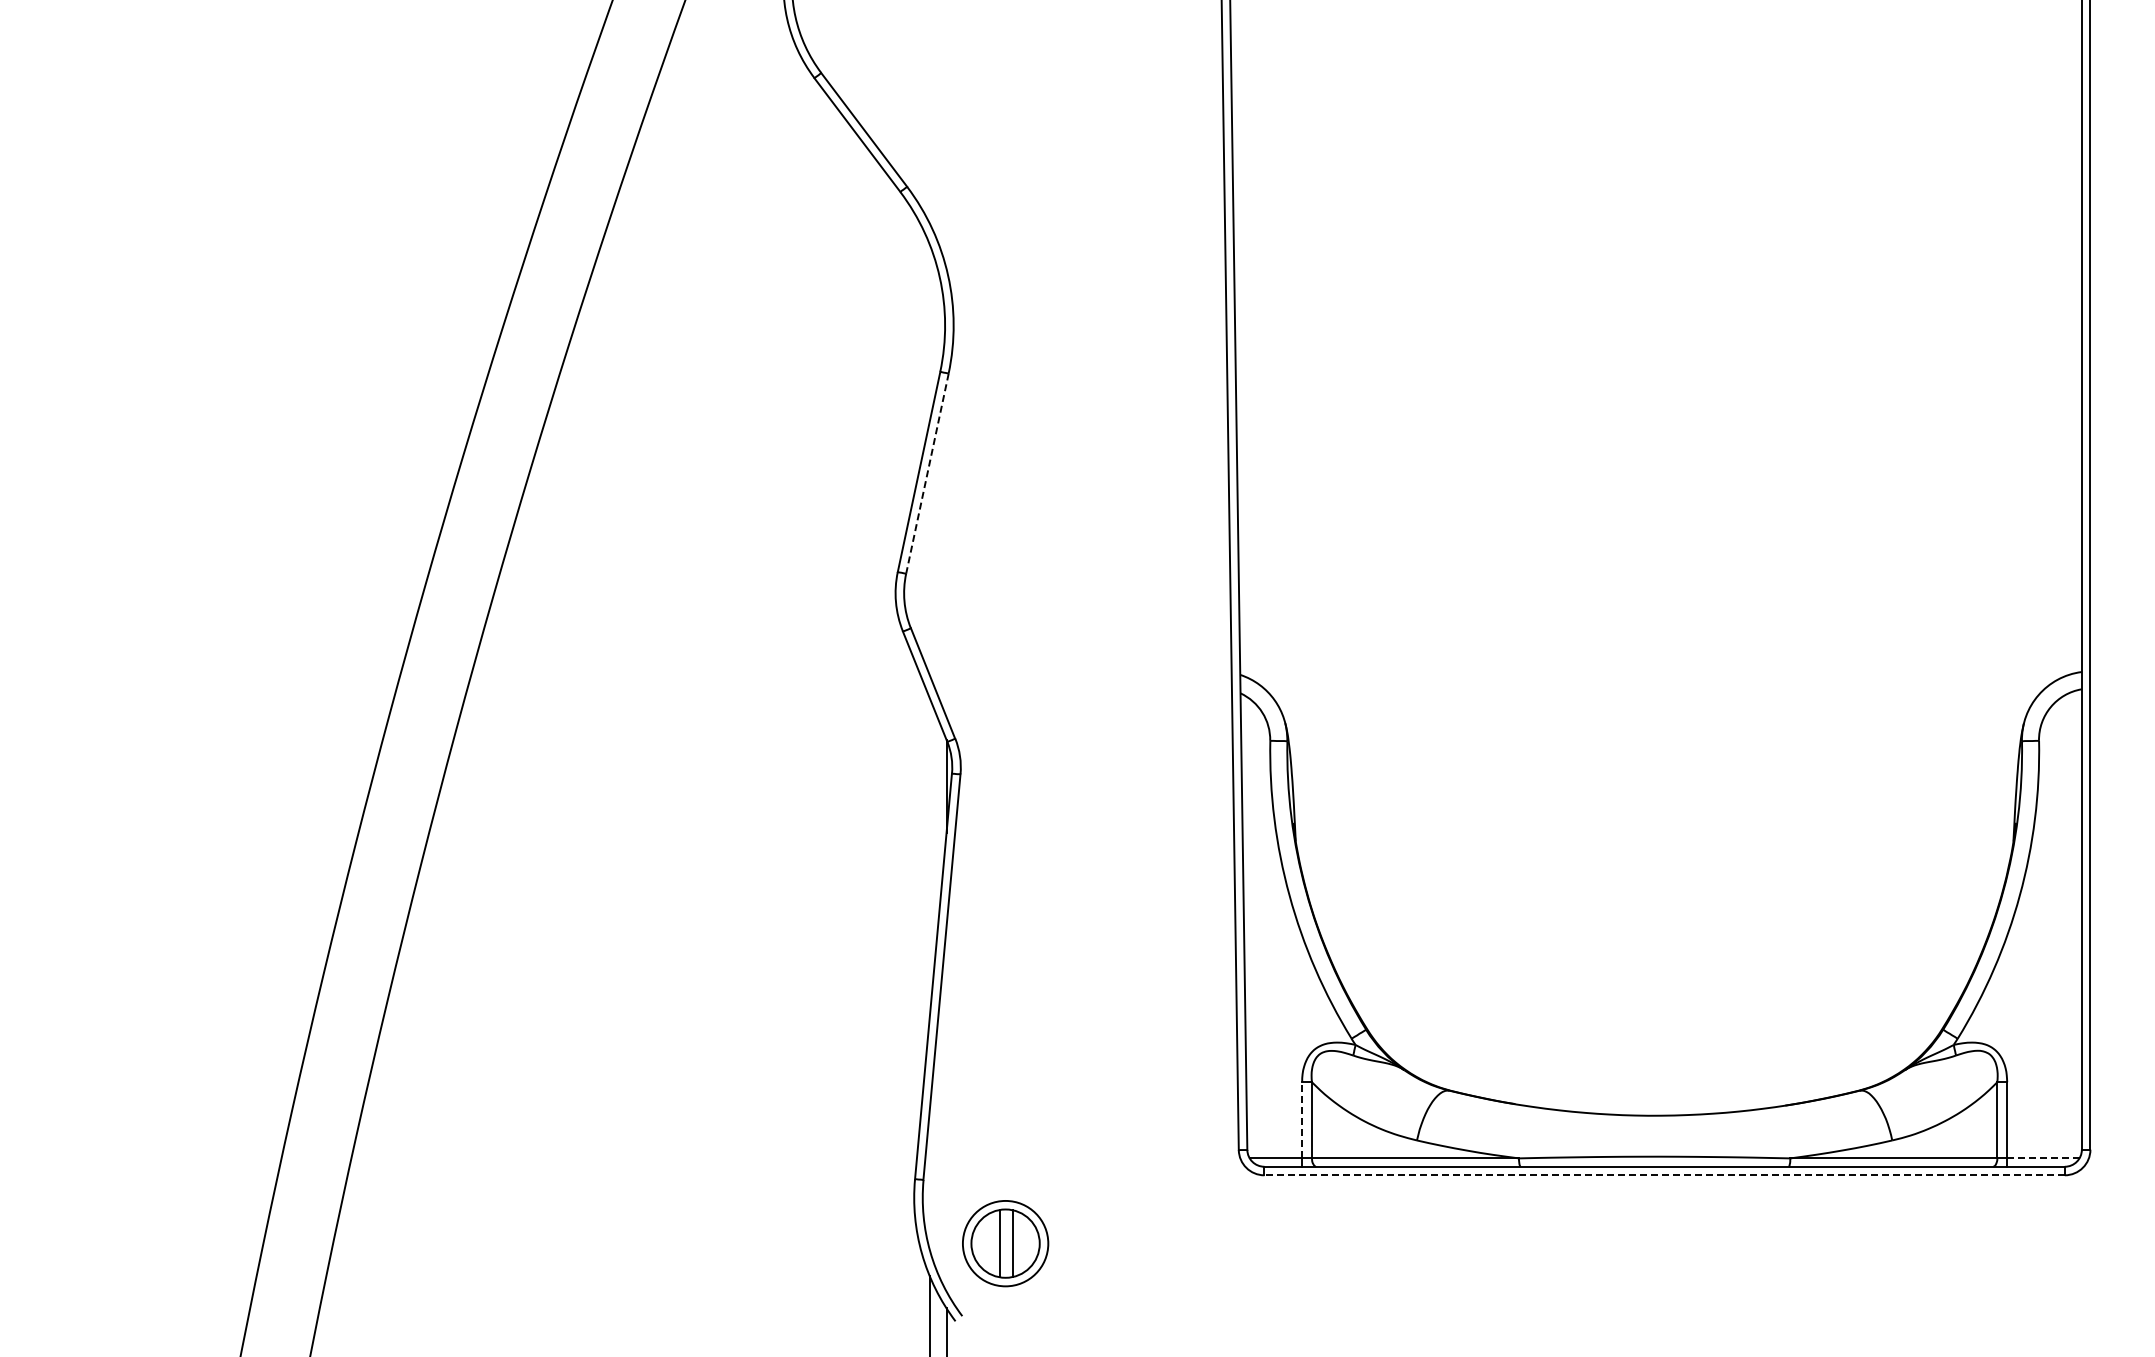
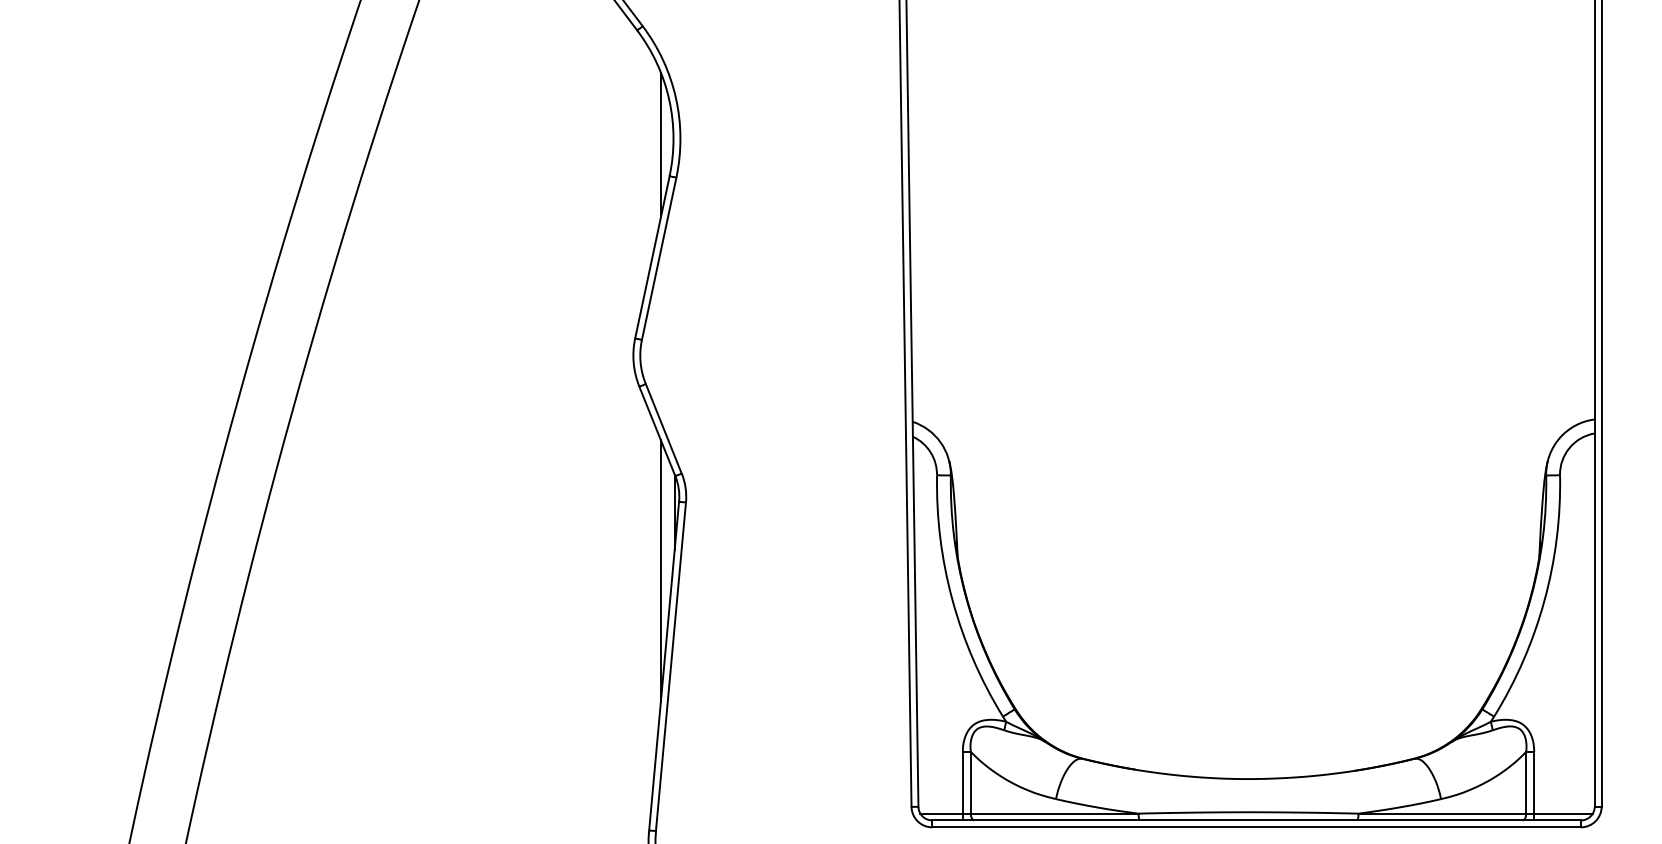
line: (929, 332) -> (660, 144), added
line: (927, 474) -> (659, 259), dashed -> solid
line: (929, 858) -> (660, 570), added
line: (1302, 1119) -> (963, 782), dashed -> solid
line: (2043, 1158) -> (1563, 813), dashed -> solid
line: (1664, 1175) -> (1256, 827), dashed -> solid

